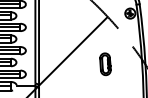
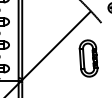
part: (105, 64) -> (88, 58), size x1.67

